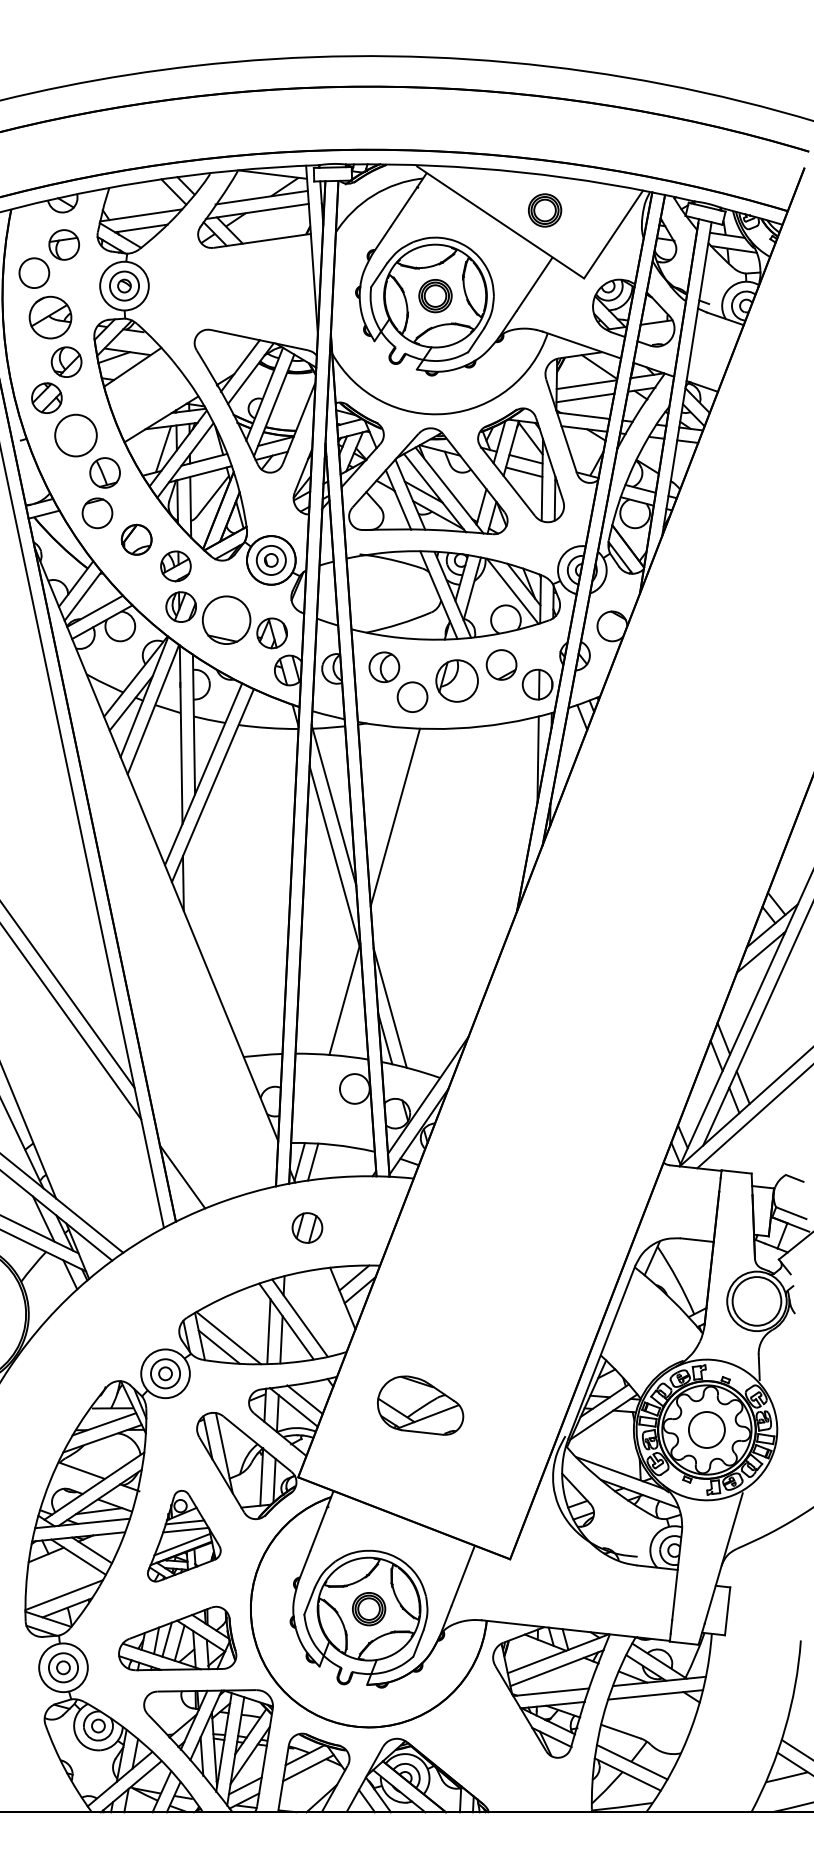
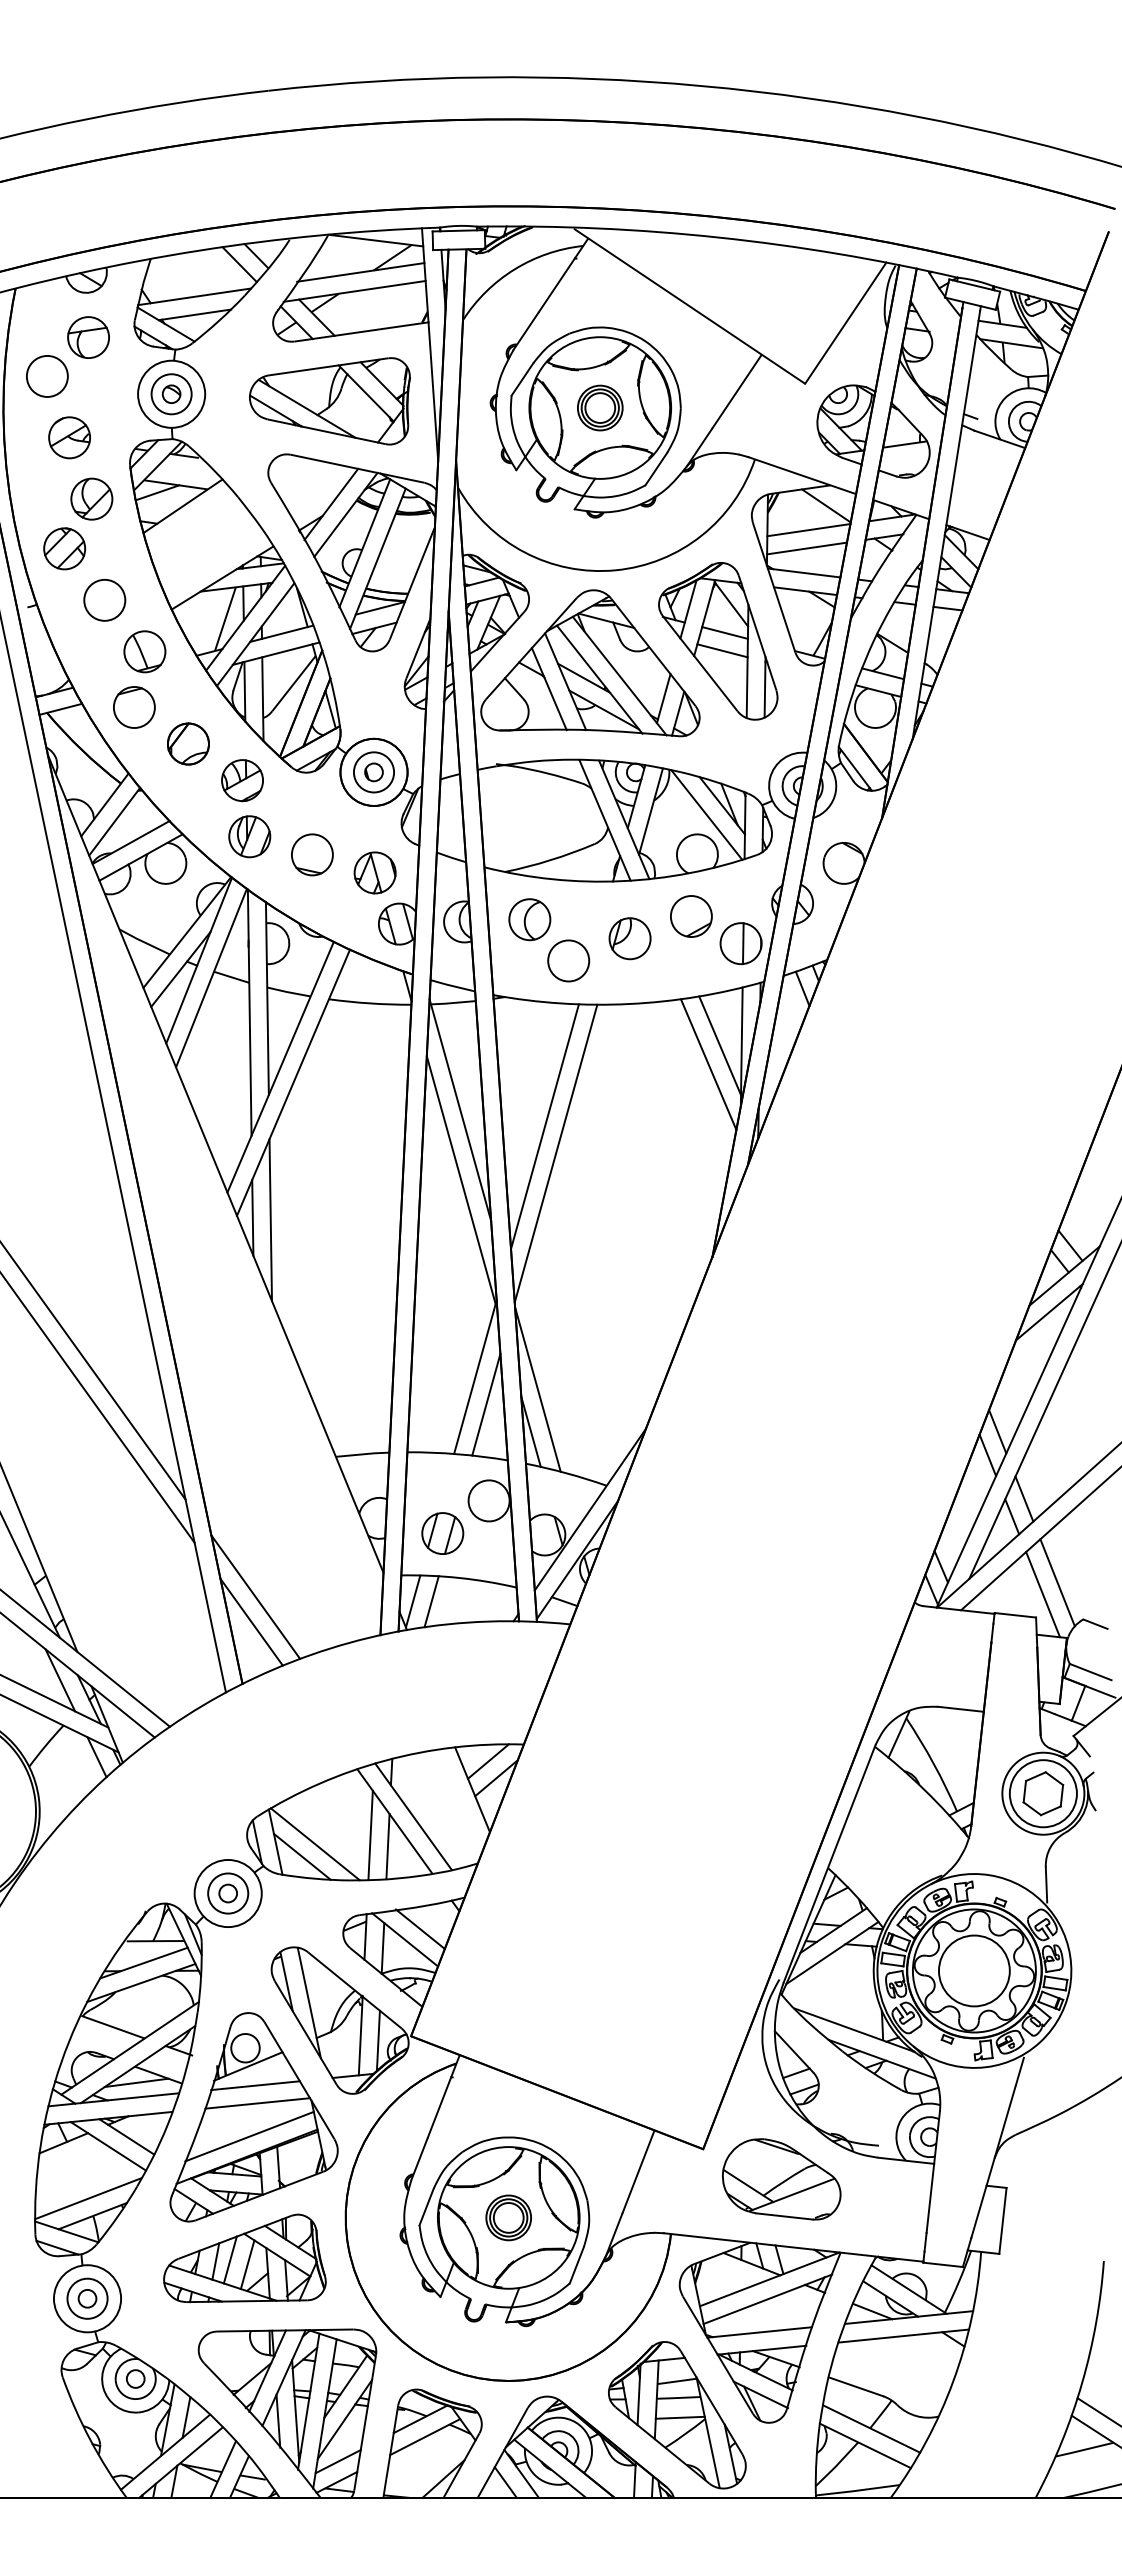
part: (545, 210) -> (751, 289), removed
part: (239, 291) -> (329, 401), added
part: (50, 317) -> (69, 437), size x0.71
circle: (75, 434) -> (104, 599), size x0.71
part: (226, 619) -> (312, 854), size x0.62
part: (456, 680) -> (629, 938), size x0.71
line: (522, 758) -> (720, 1045), added
line: (514, 772) -> (708, 1064), added
line: (403, 836) -> (555, 1153), added
line: (196, 885) -> (270, 1220), added
line: (352, 1019) -> (486, 1404), added
line: (767, 1148) -> (1057, 1582), added
line: (757, 1156) -> (1043, 1594), added
line: (185, 1158) -> (255, 1596), added
part: (307, 1227) -> (442, 1533), moved
part: (757, 1301) -> (1043, 1793), added
part: (420, 1405) -> (781, 2179), moved
circle: (706, 1429) -> (973, 1970), size x1.43
part: (183, 1536) -> (253, 2117), size x1.67
part: (491, 1752) -> (677, 2415), added

